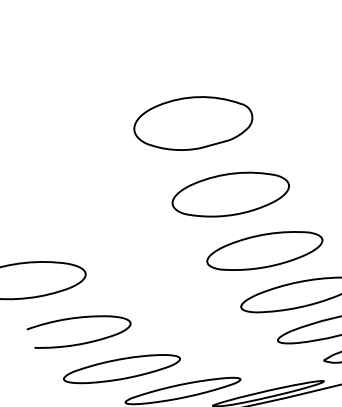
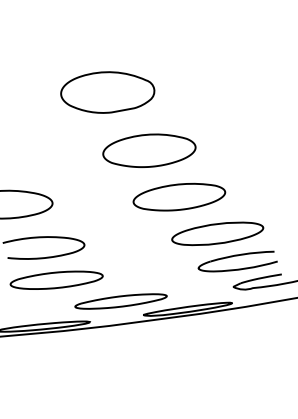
part: (193, 123) -> (107, 92), moved
part: (230, 194) -> (149, 150), moved
part: (264, 250) -> (179, 196), moved
part: (121, 368) -> (56, 279), moved

